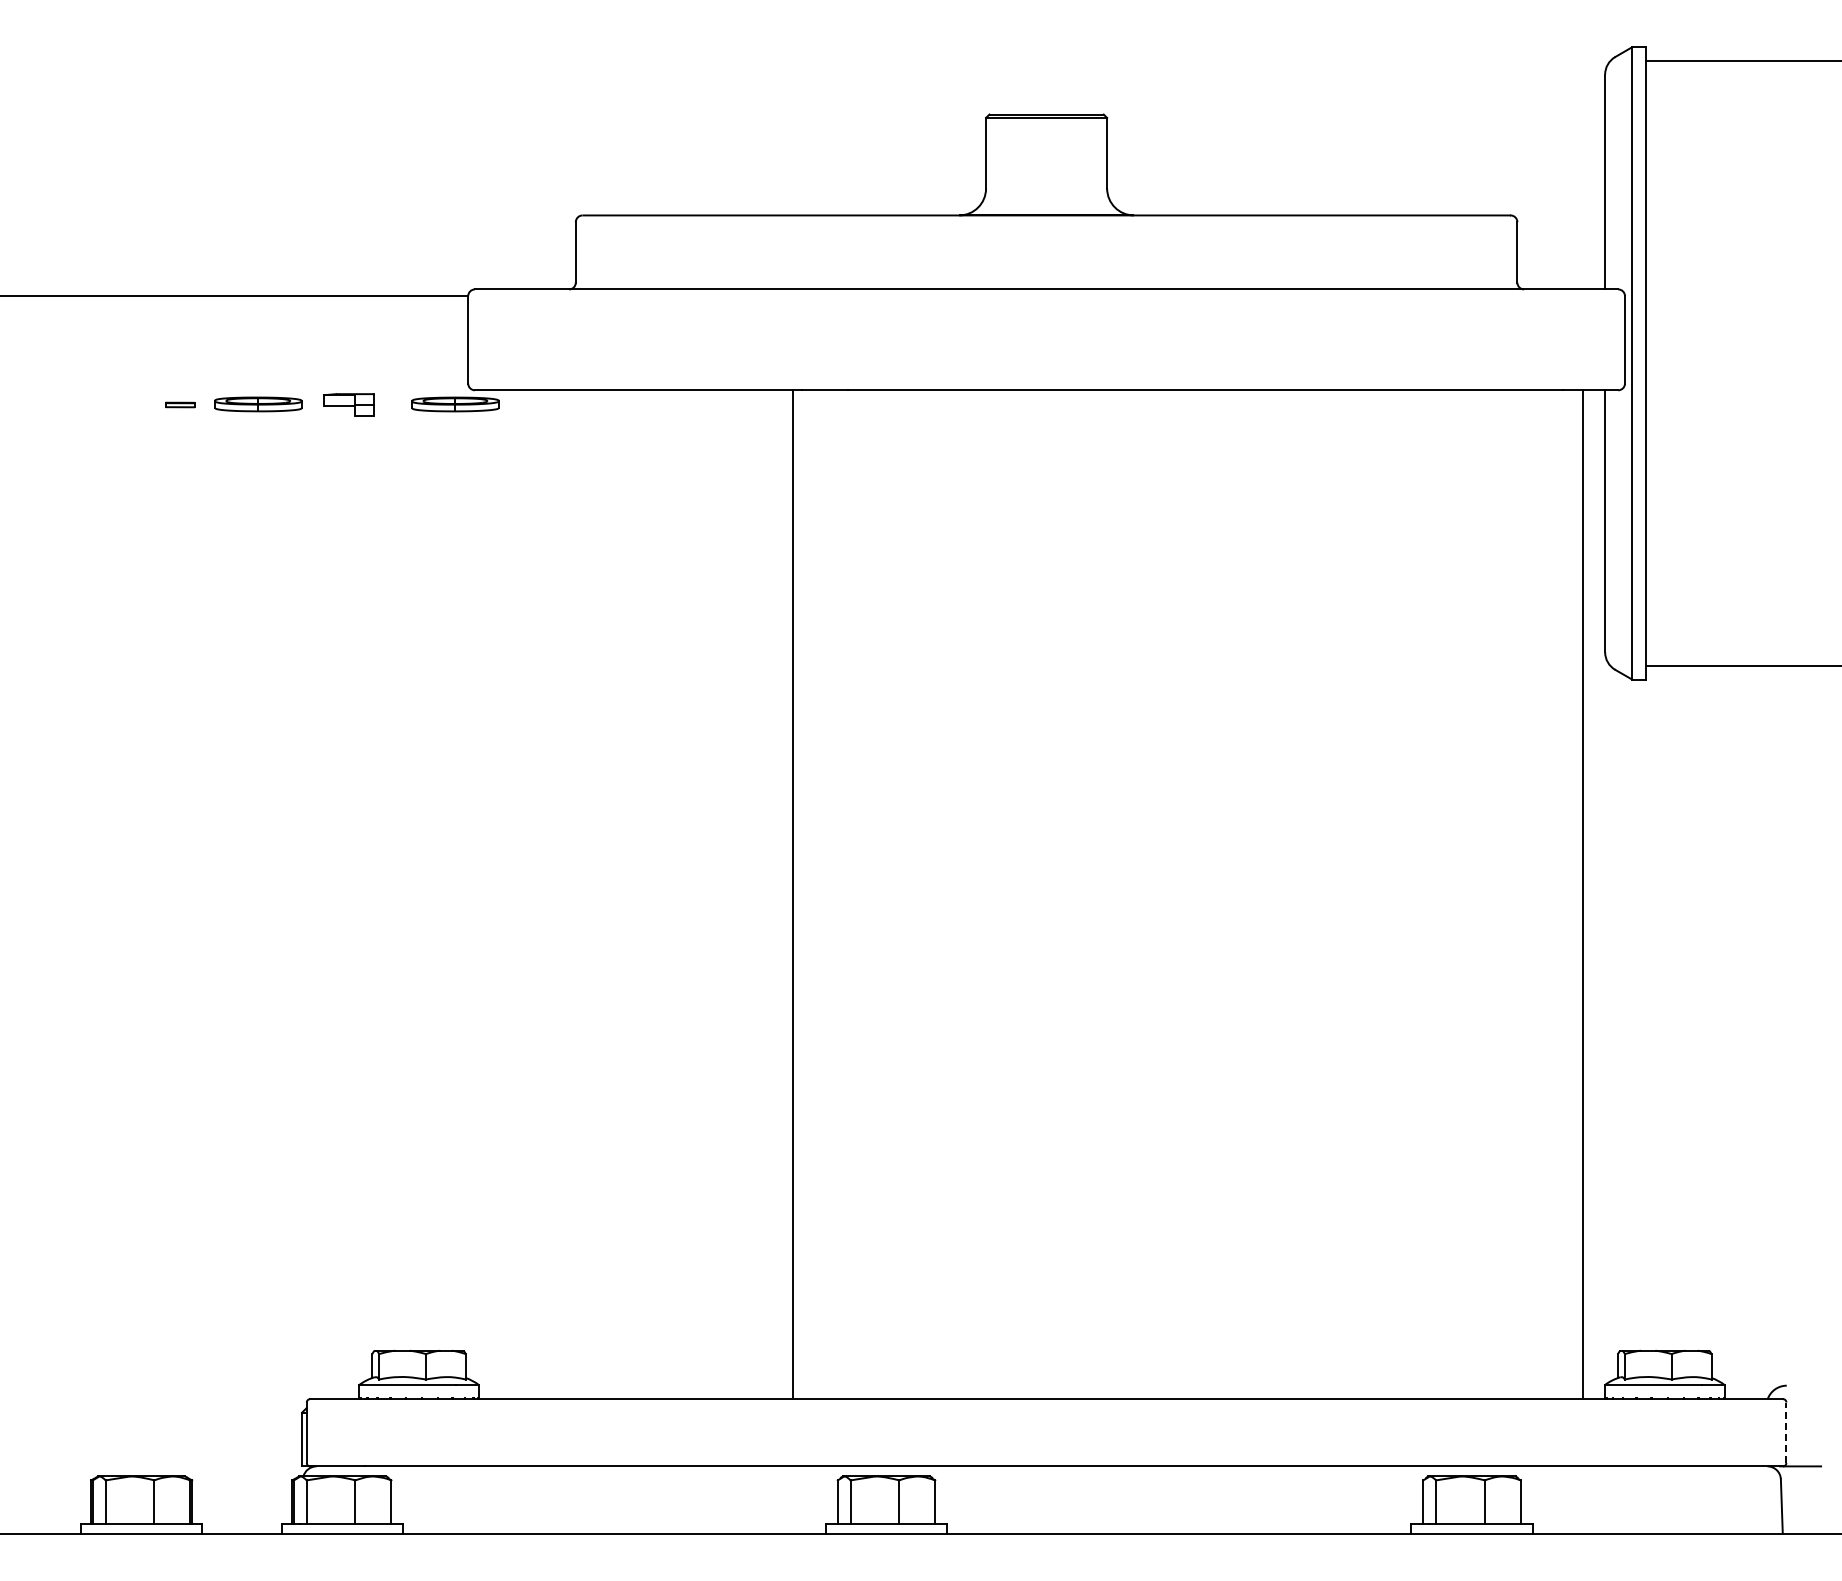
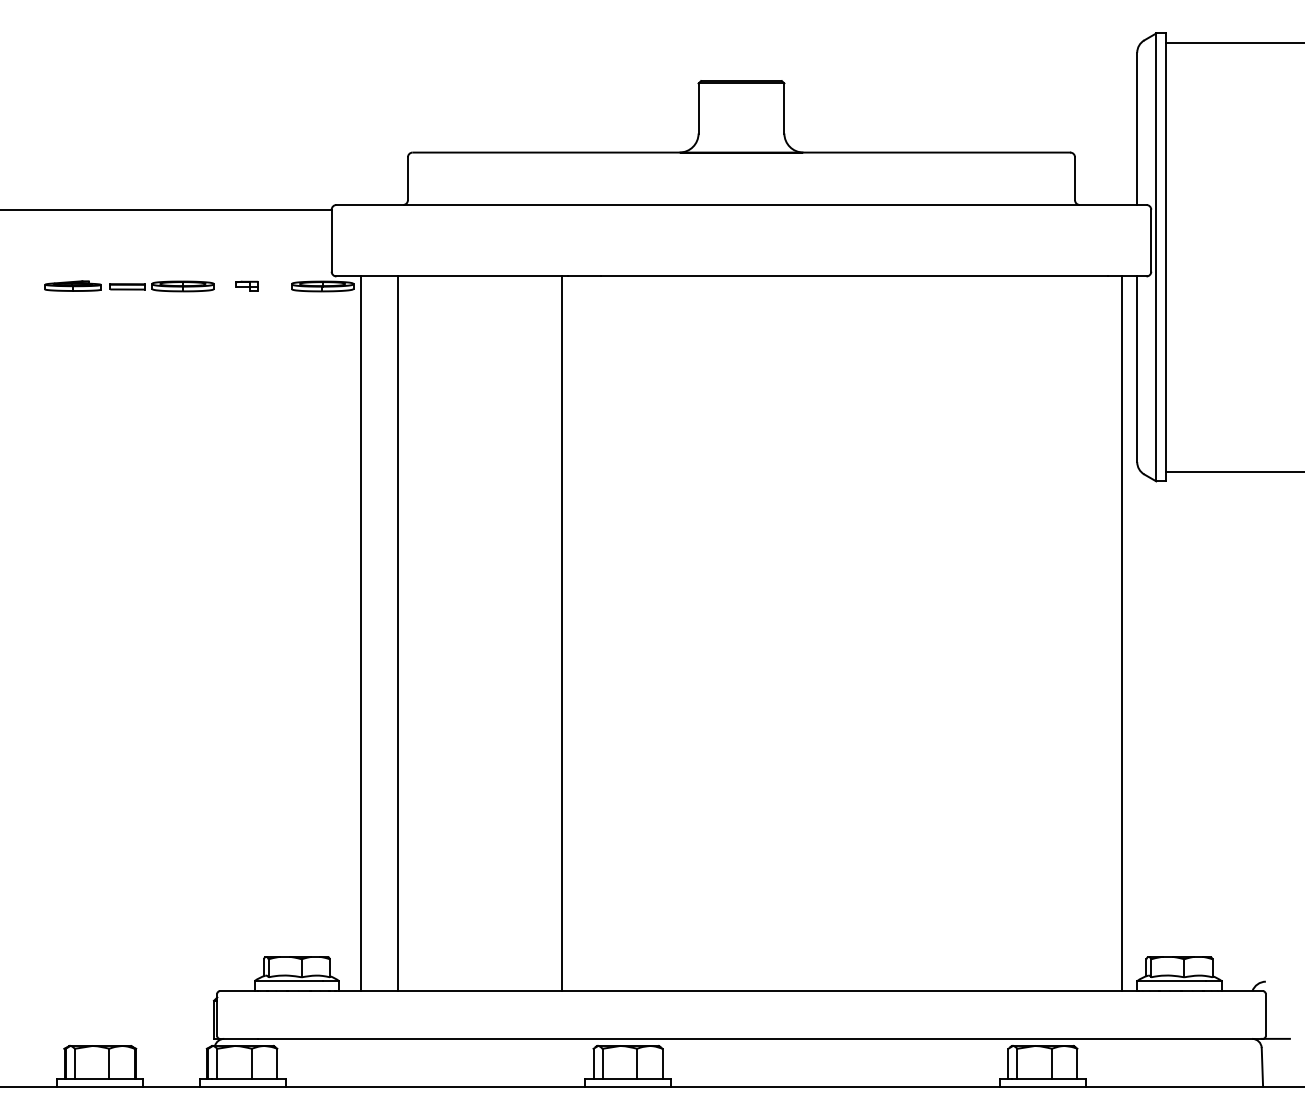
part: (103, 403) -> (73, 285), added
part: (348, 403) -> (246, 285), size x0.62
part: (180, 404) -> (127, 286), size x1.67
line: (509, 894) -> (360, 633), added
line: (562, 894) -> (398, 633), added
line: (1786, 1432) -> (1265, 1014), dashed -> solid

